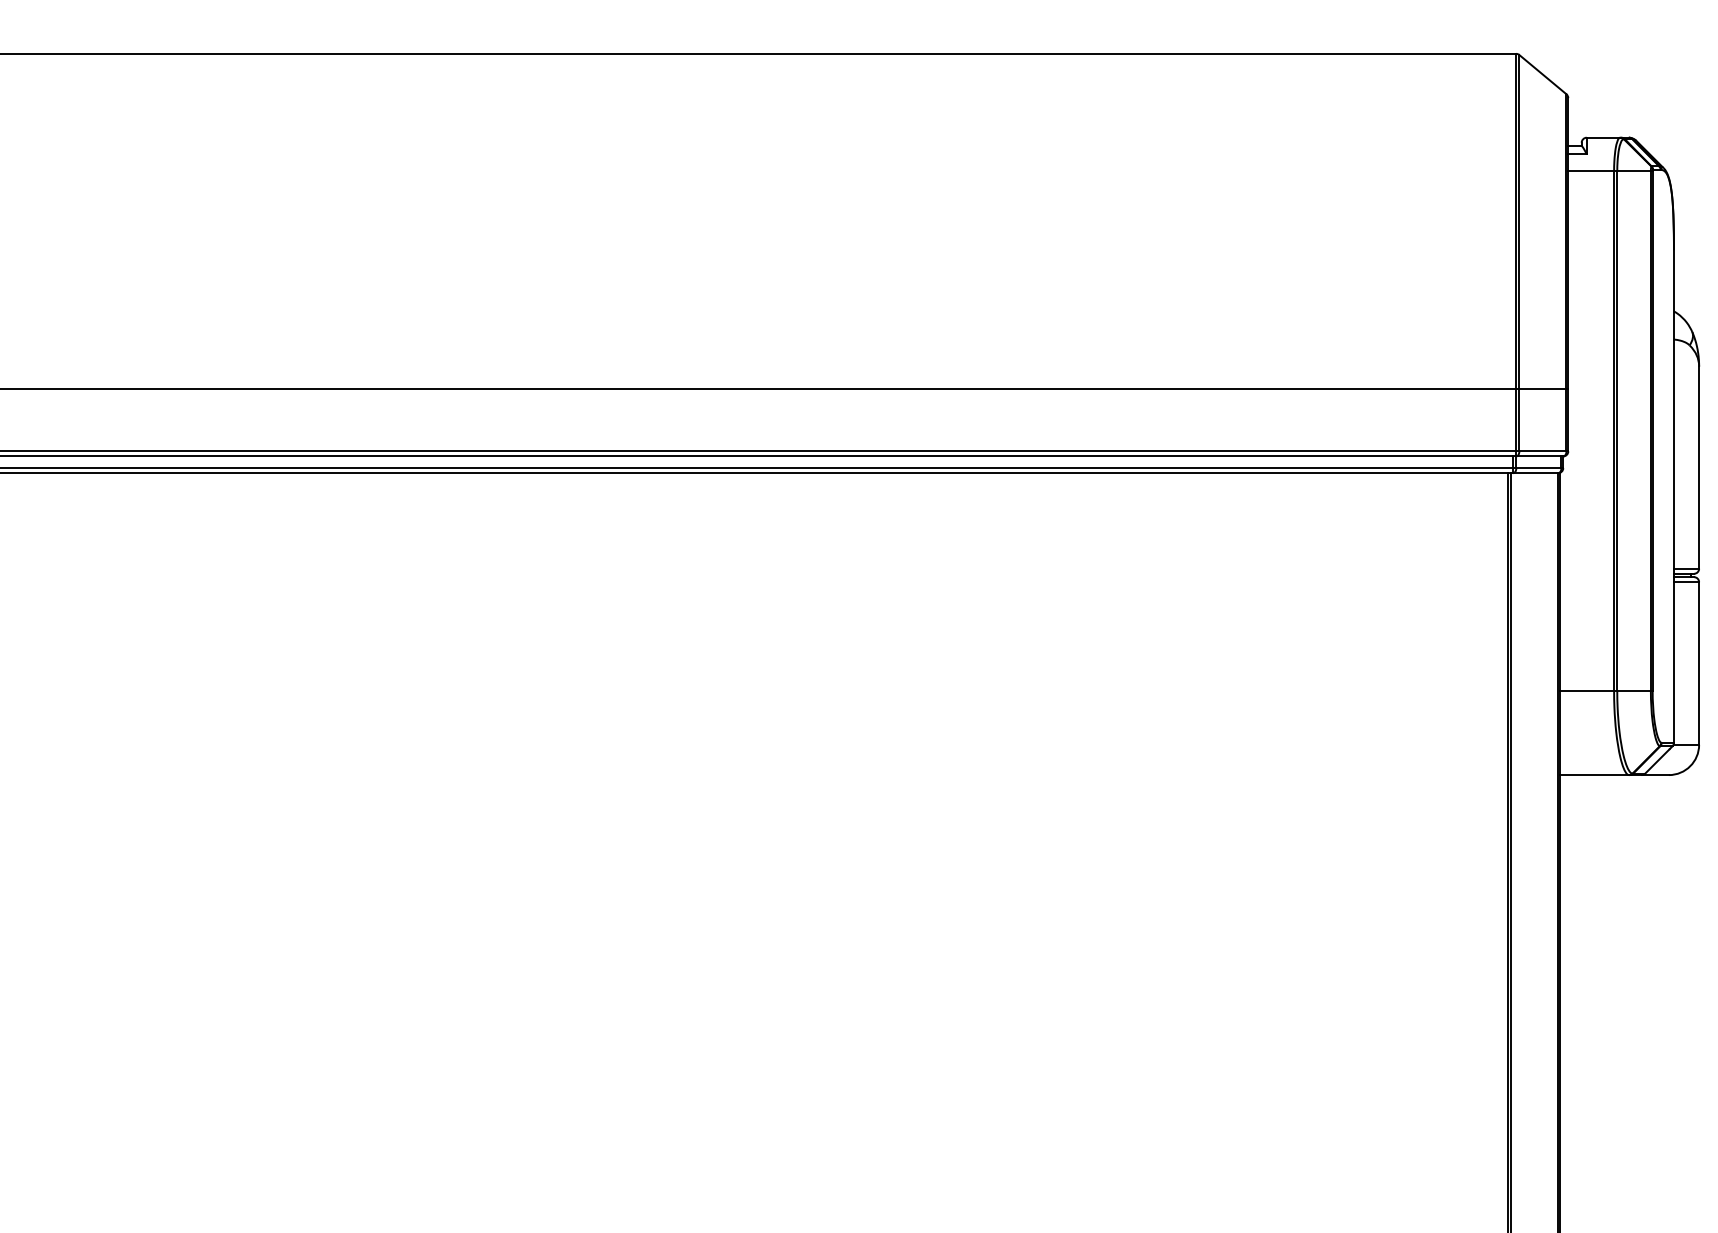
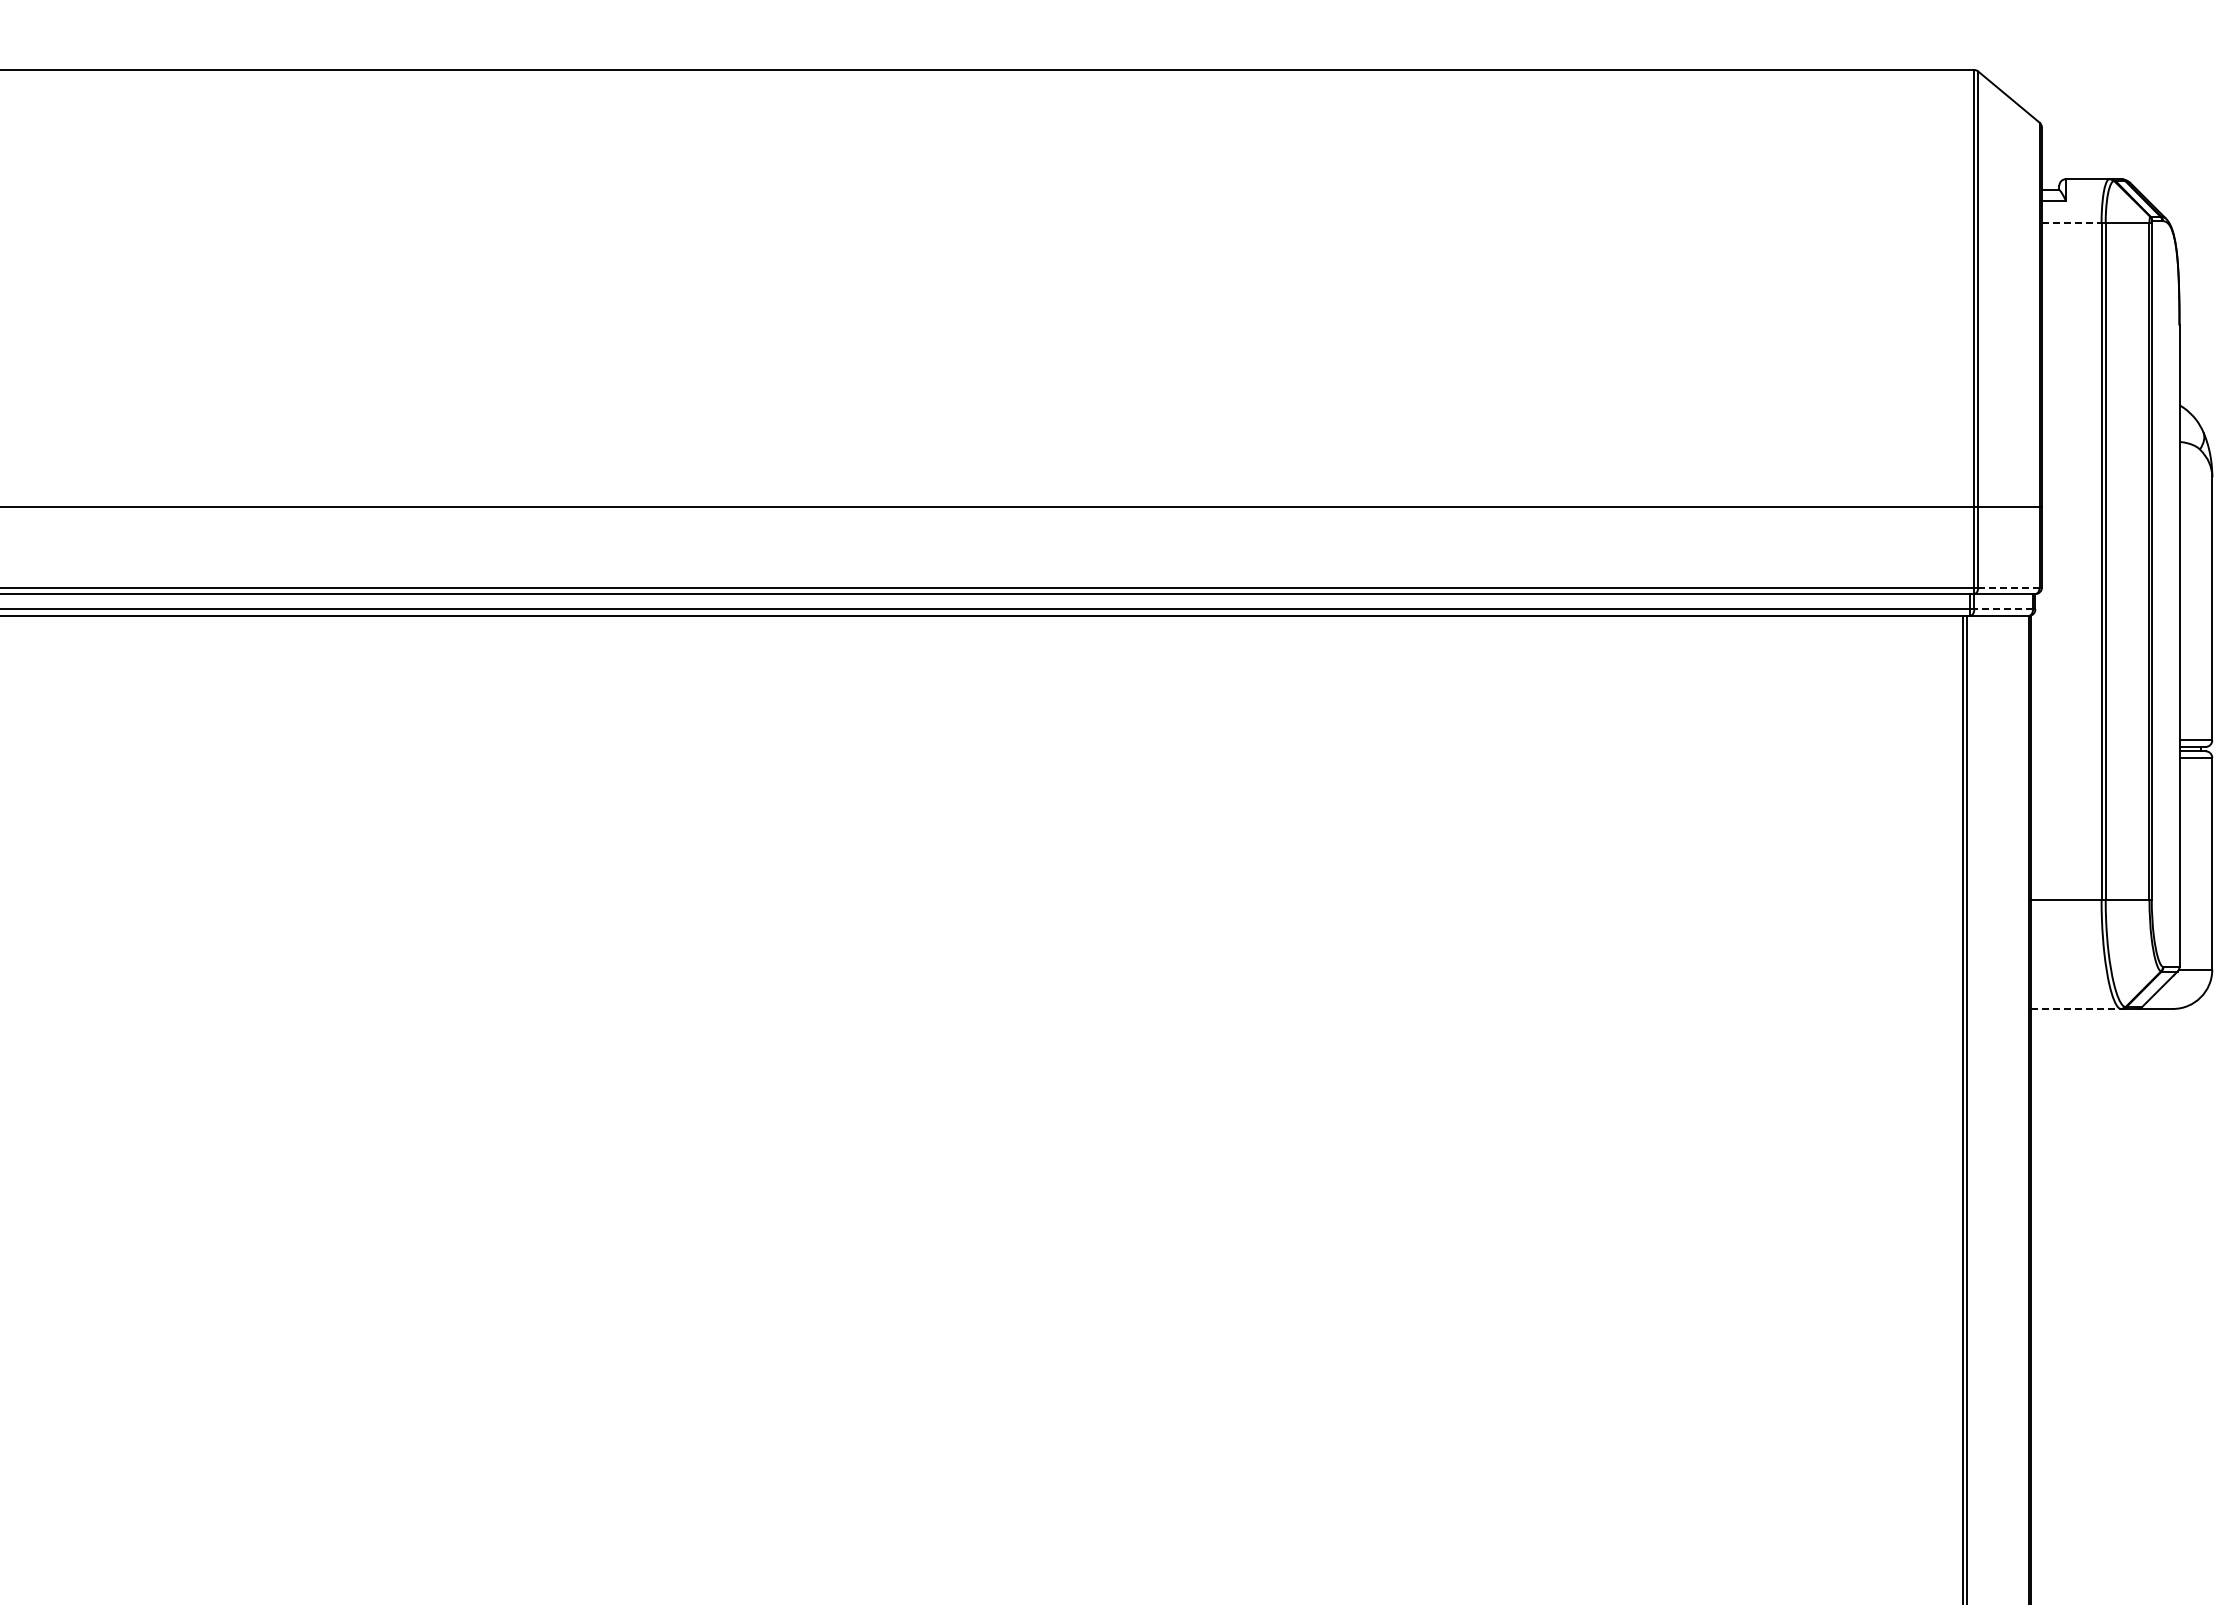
line: (1590, 171) -> (2071, 222), solid -> dashed
line: (1542, 451) -> (2008, 587), solid -> dashed
line: (1538, 468) -> (2003, 609), solid -> dashed
line: (1594, 774) -> (2076, 1008), solid -> dashed

